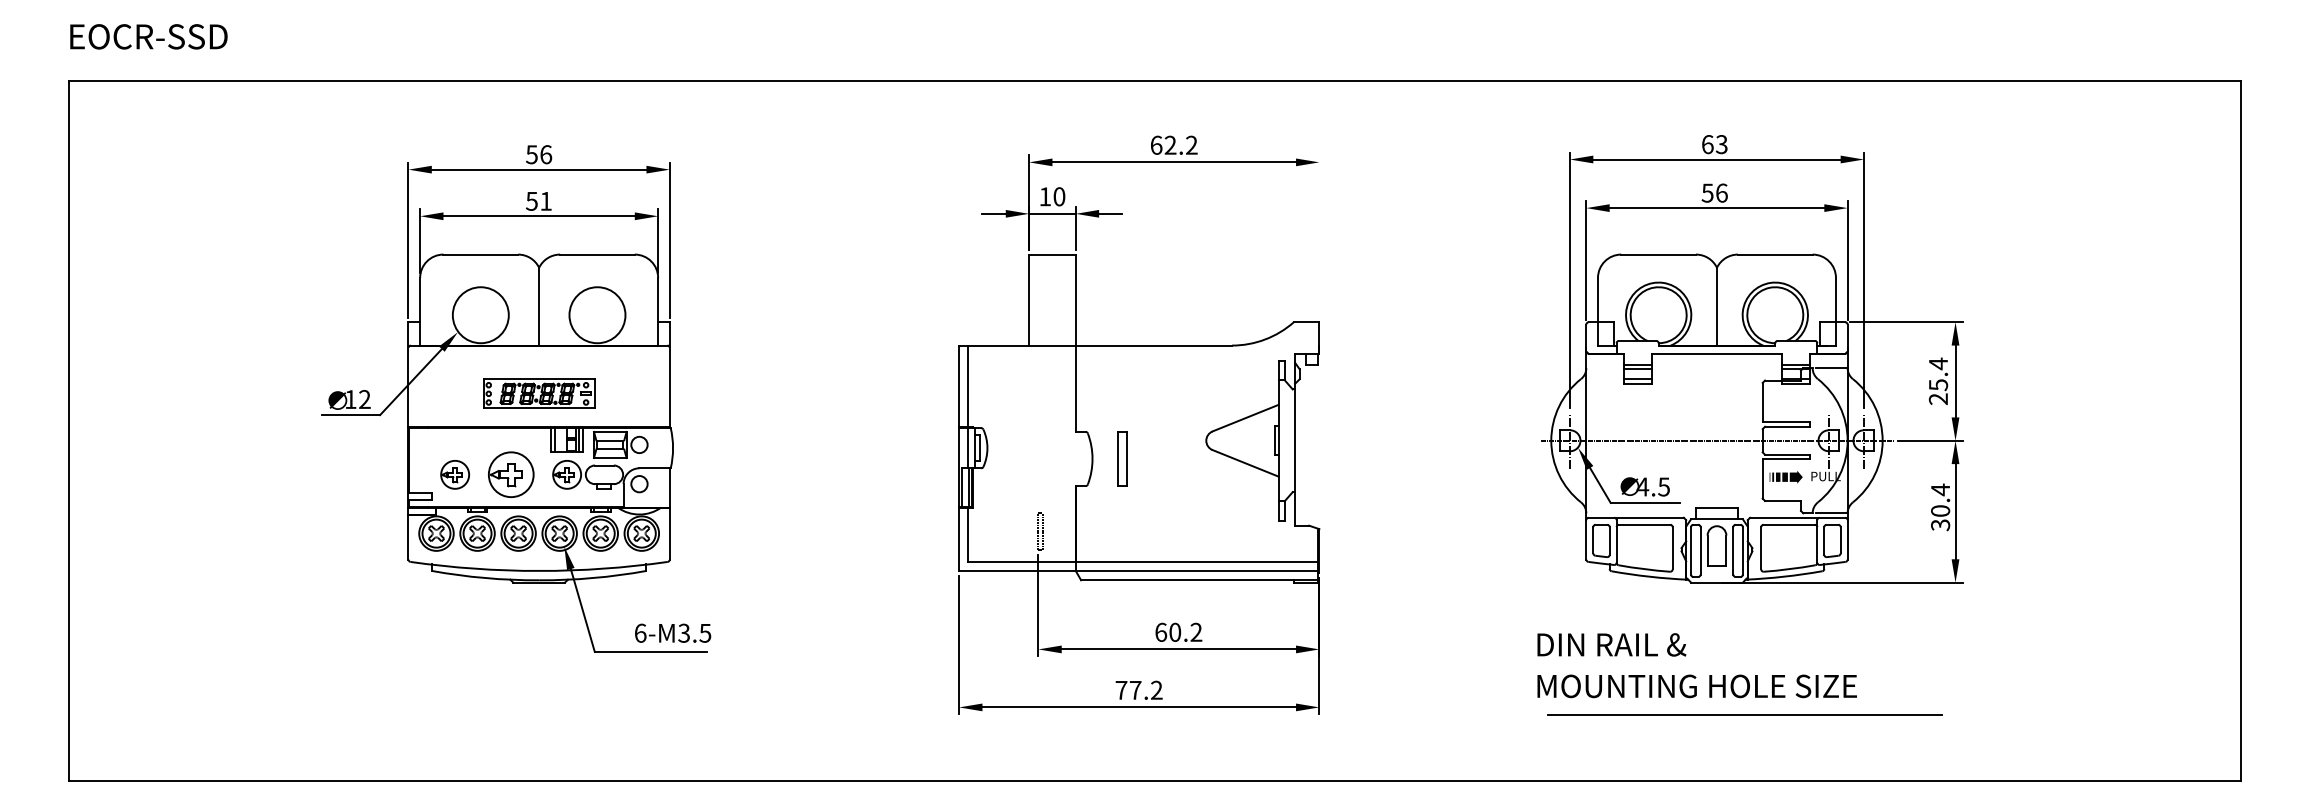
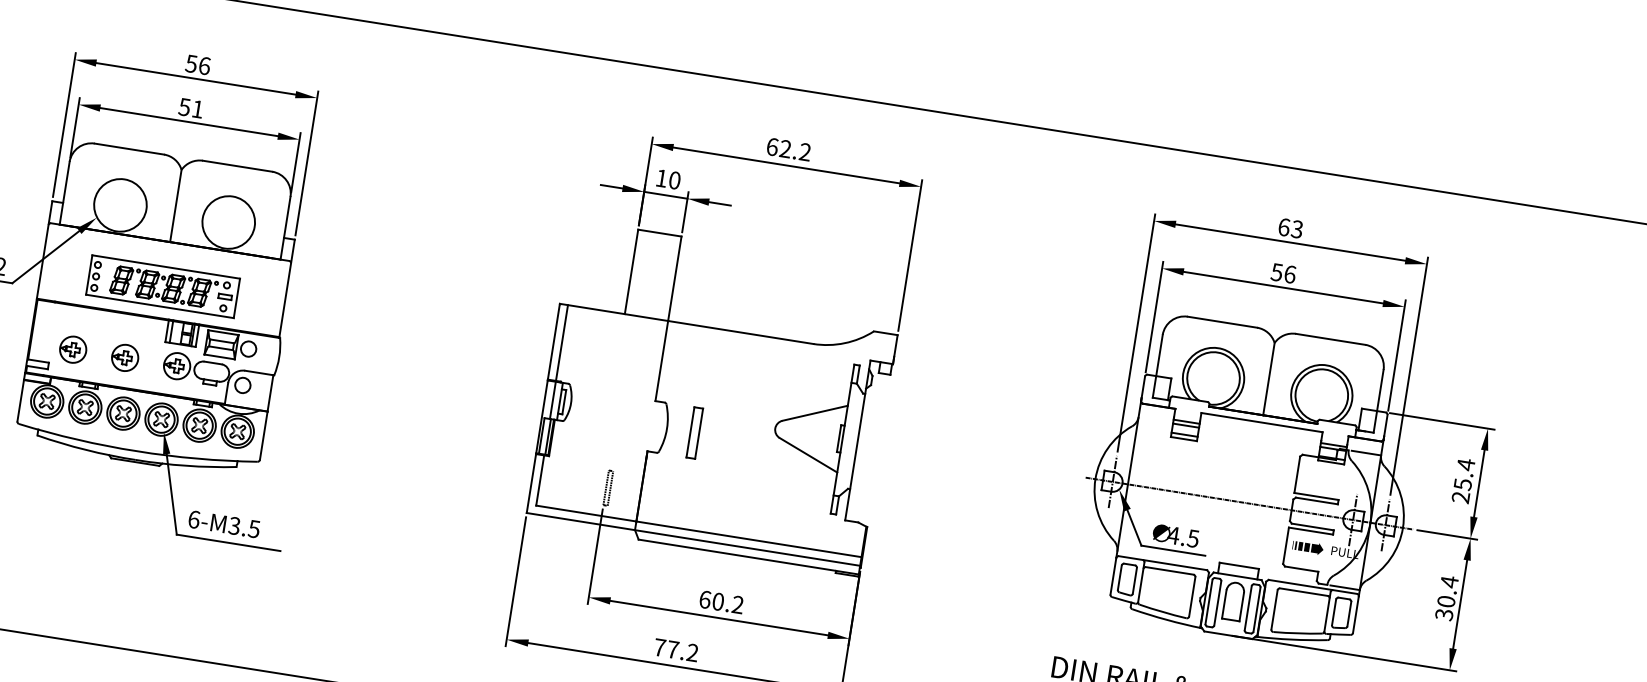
line: (1319, 236) -> (910, 255), added
part: (539, 393) -> (163, 286), size x1.43
part: (510, 474) -> (124, 357), size x0.62
text: (673, 632) -> (224, 523), moved

